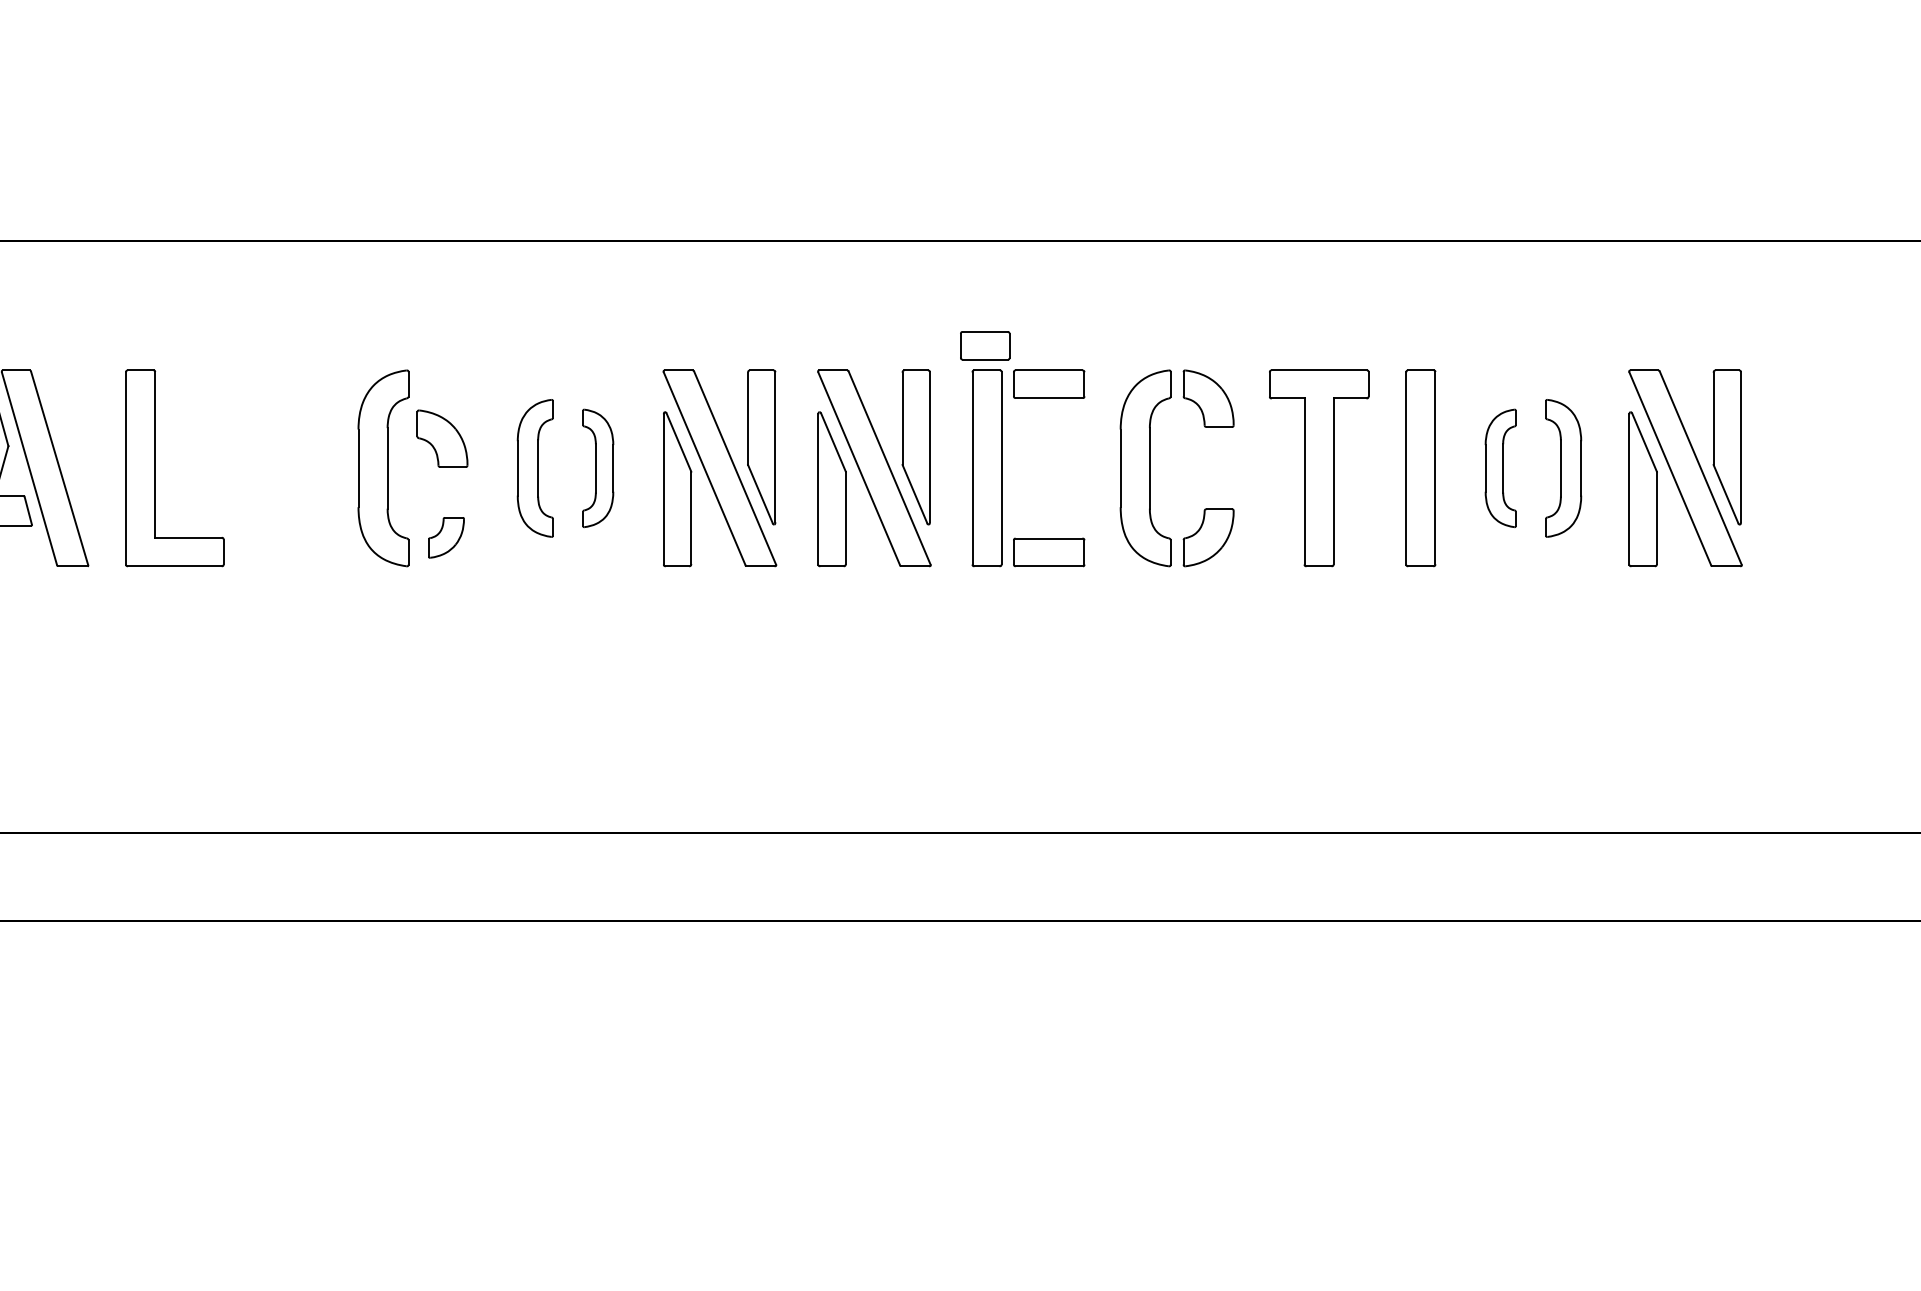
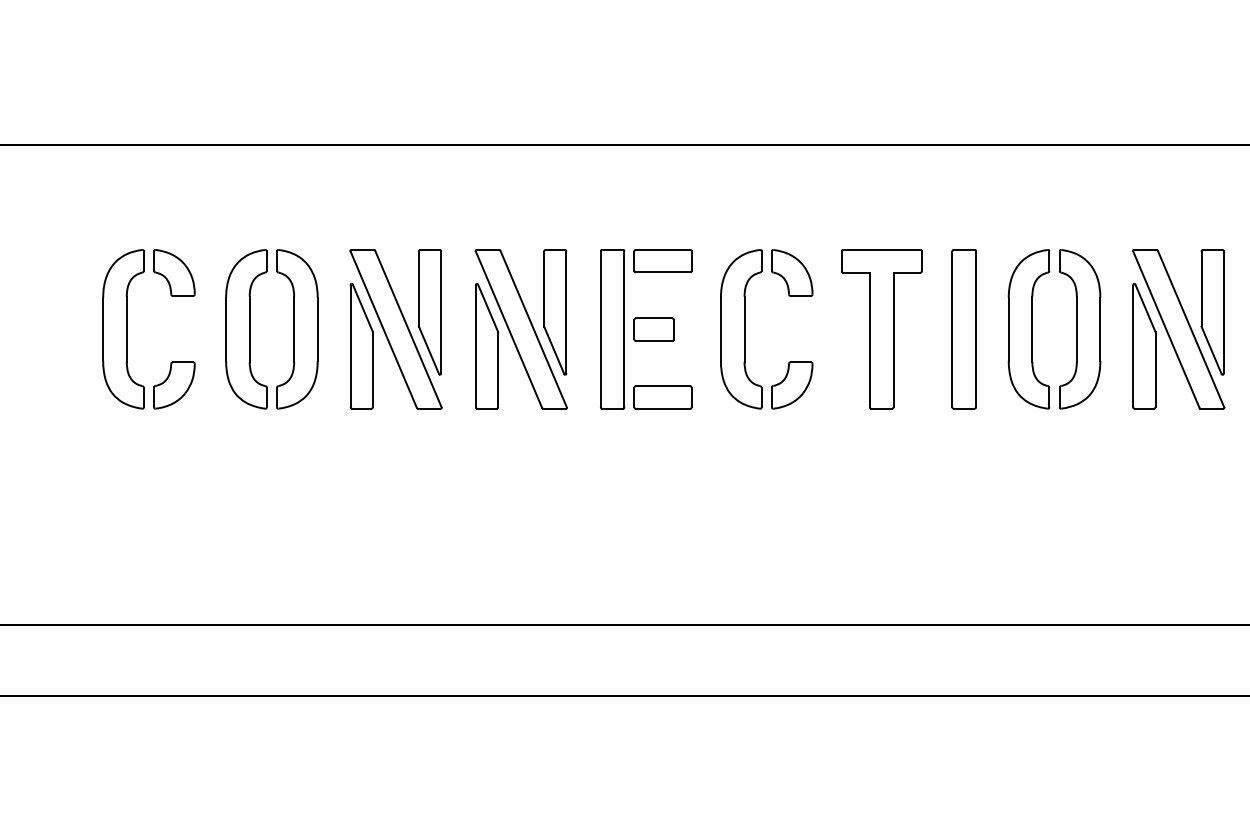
part: (985, 345) -> (654, 329), moved
part: (442, 438) -> (174, 272), moved
part: (535, 468) -> (246, 329), size x1.43
part: (598, 468) -> (297, 329), size x1.67
part: (1500, 468) -> (1028, 329), size x1.67
part: (1563, 468) -> (1079, 329), size x1.43
part: (446, 537) -> (174, 385), size x1.43

